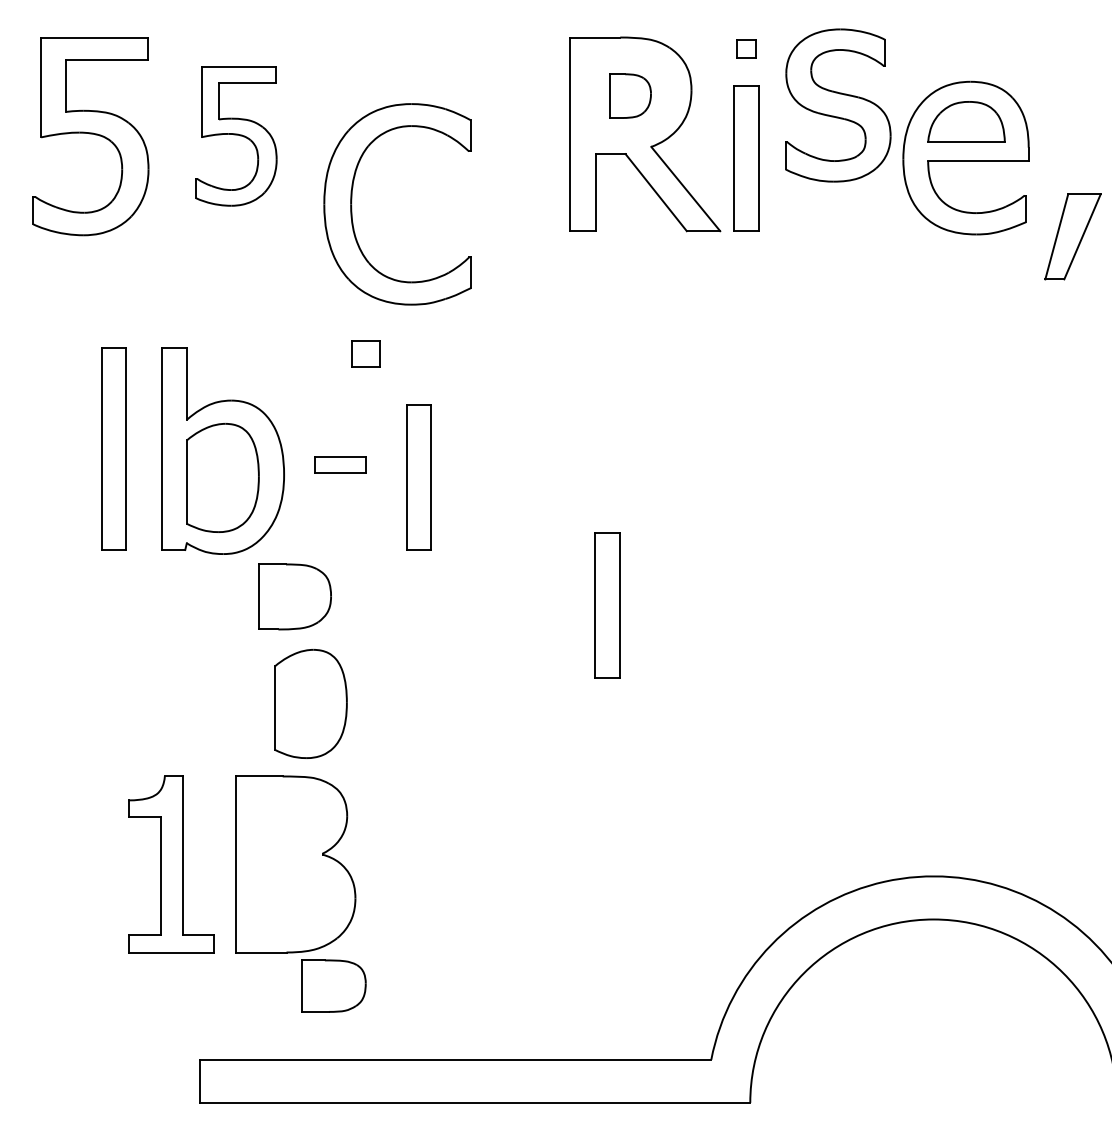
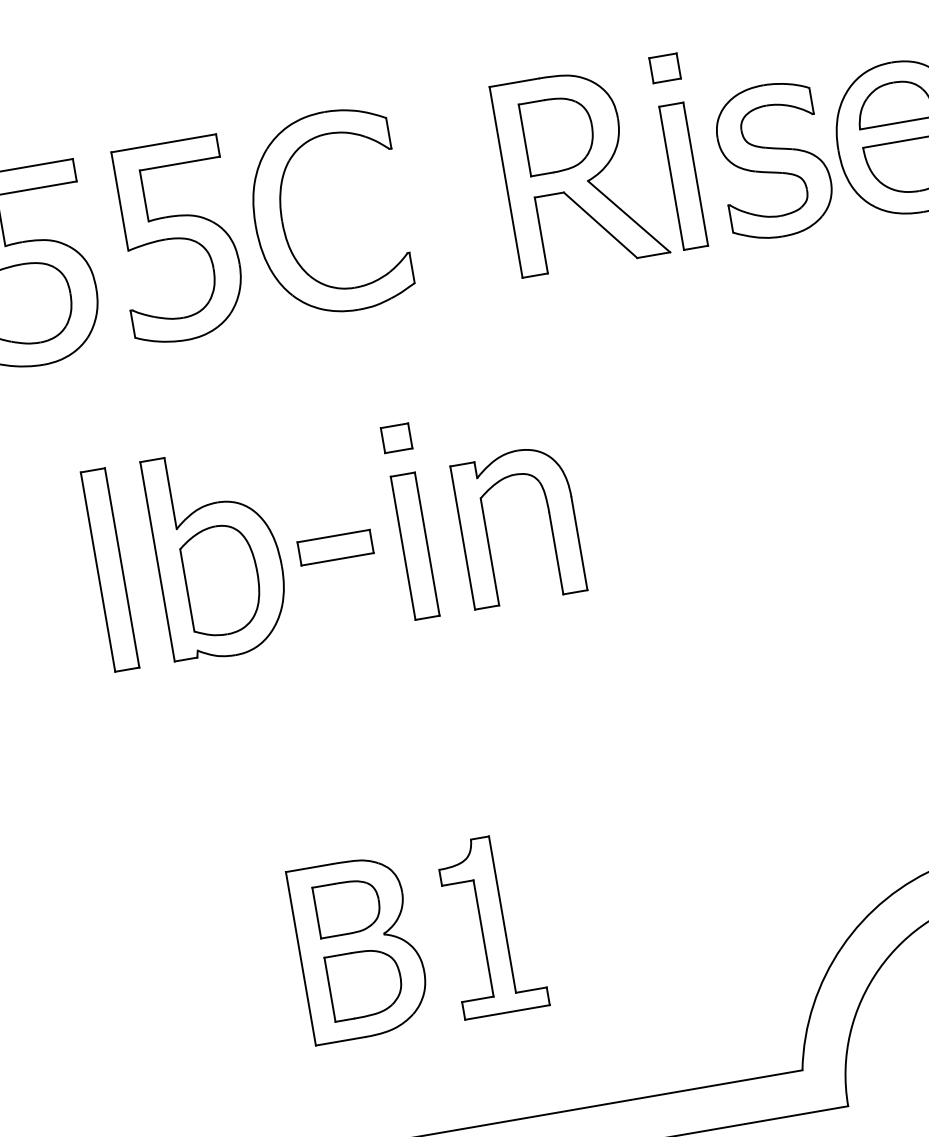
part: (746, 48) -> (665, 67), size x1.43
part: (630, 95) -> (558, 133), size x1.67
part: (838, 105) -> (774, 160), moved
part: (236, 136) -> (177, 241), size x1.43
part: (352, 206) -> (283, 223), moved
part: (365, 353) -> (396, 438), moved
part: (340, 464) -> (335, 546), size x1.43
part: (492, 474) -> (487, 530), added
part: (294, 596) -> (364, 983), moved
part: (607, 605) -> (622, 640), removed
part: (310, 703) -> (346, 787), removed
part: (171, 864) -> (492, 925), moved
part: (333, 985) -> (347, 907), moved

